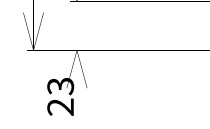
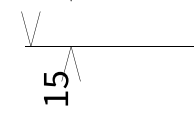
text: (60, 95) -> (55, 88), 23 -> 15

